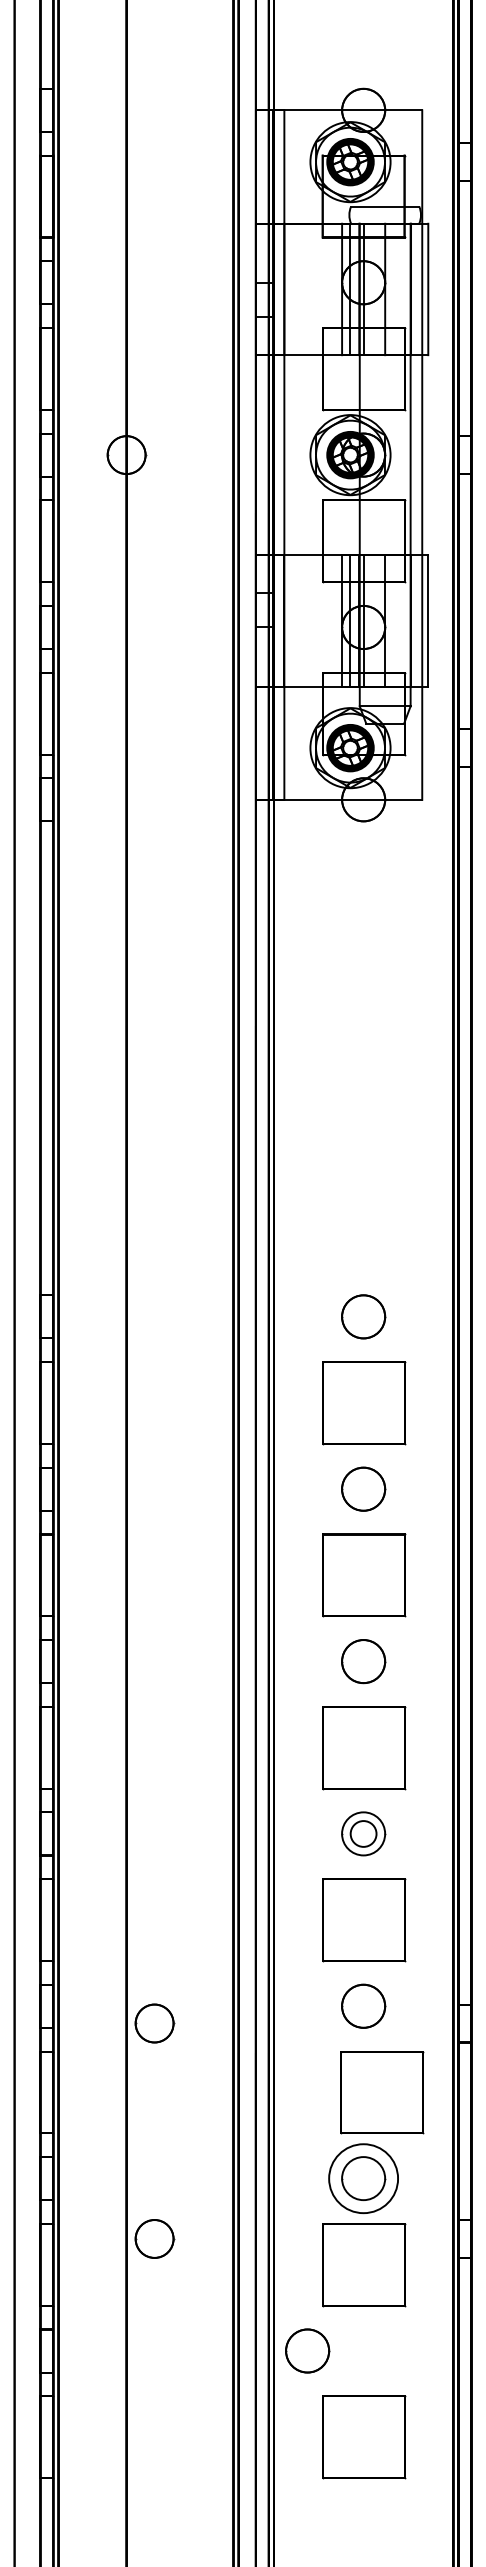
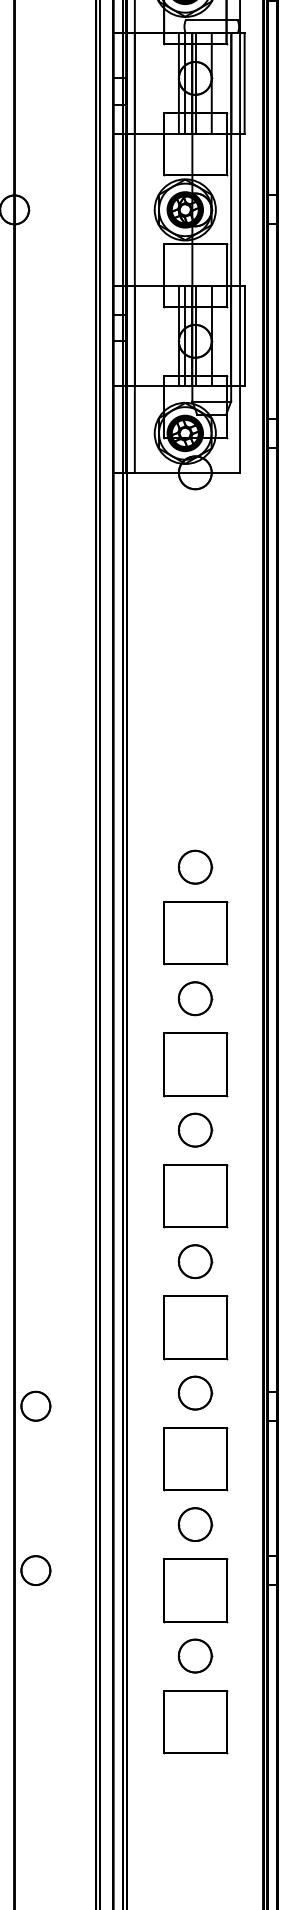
circle: (363, 1833) -> (195, 1261), size x1.67
part: (382, 2092) -> (195, 1458), moved
circle: (363, 2178) -> (195, 1524), size x0.62
circle: (307, 2350) -> (195, 1655), moved

